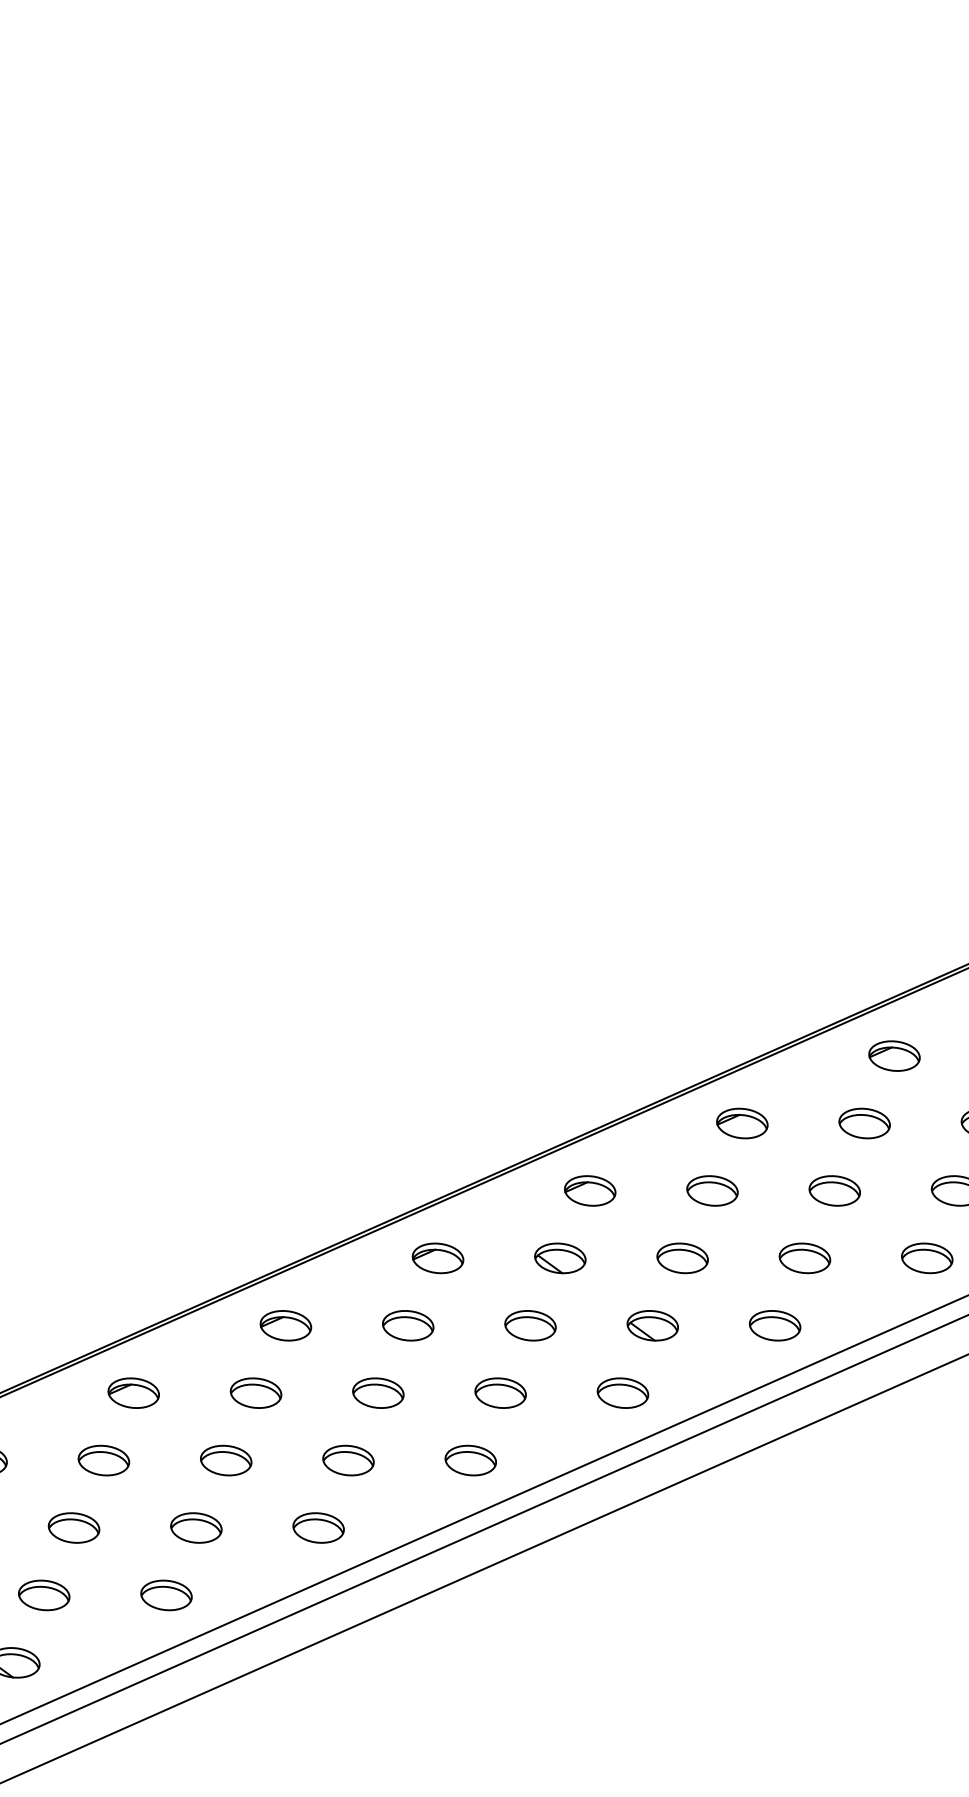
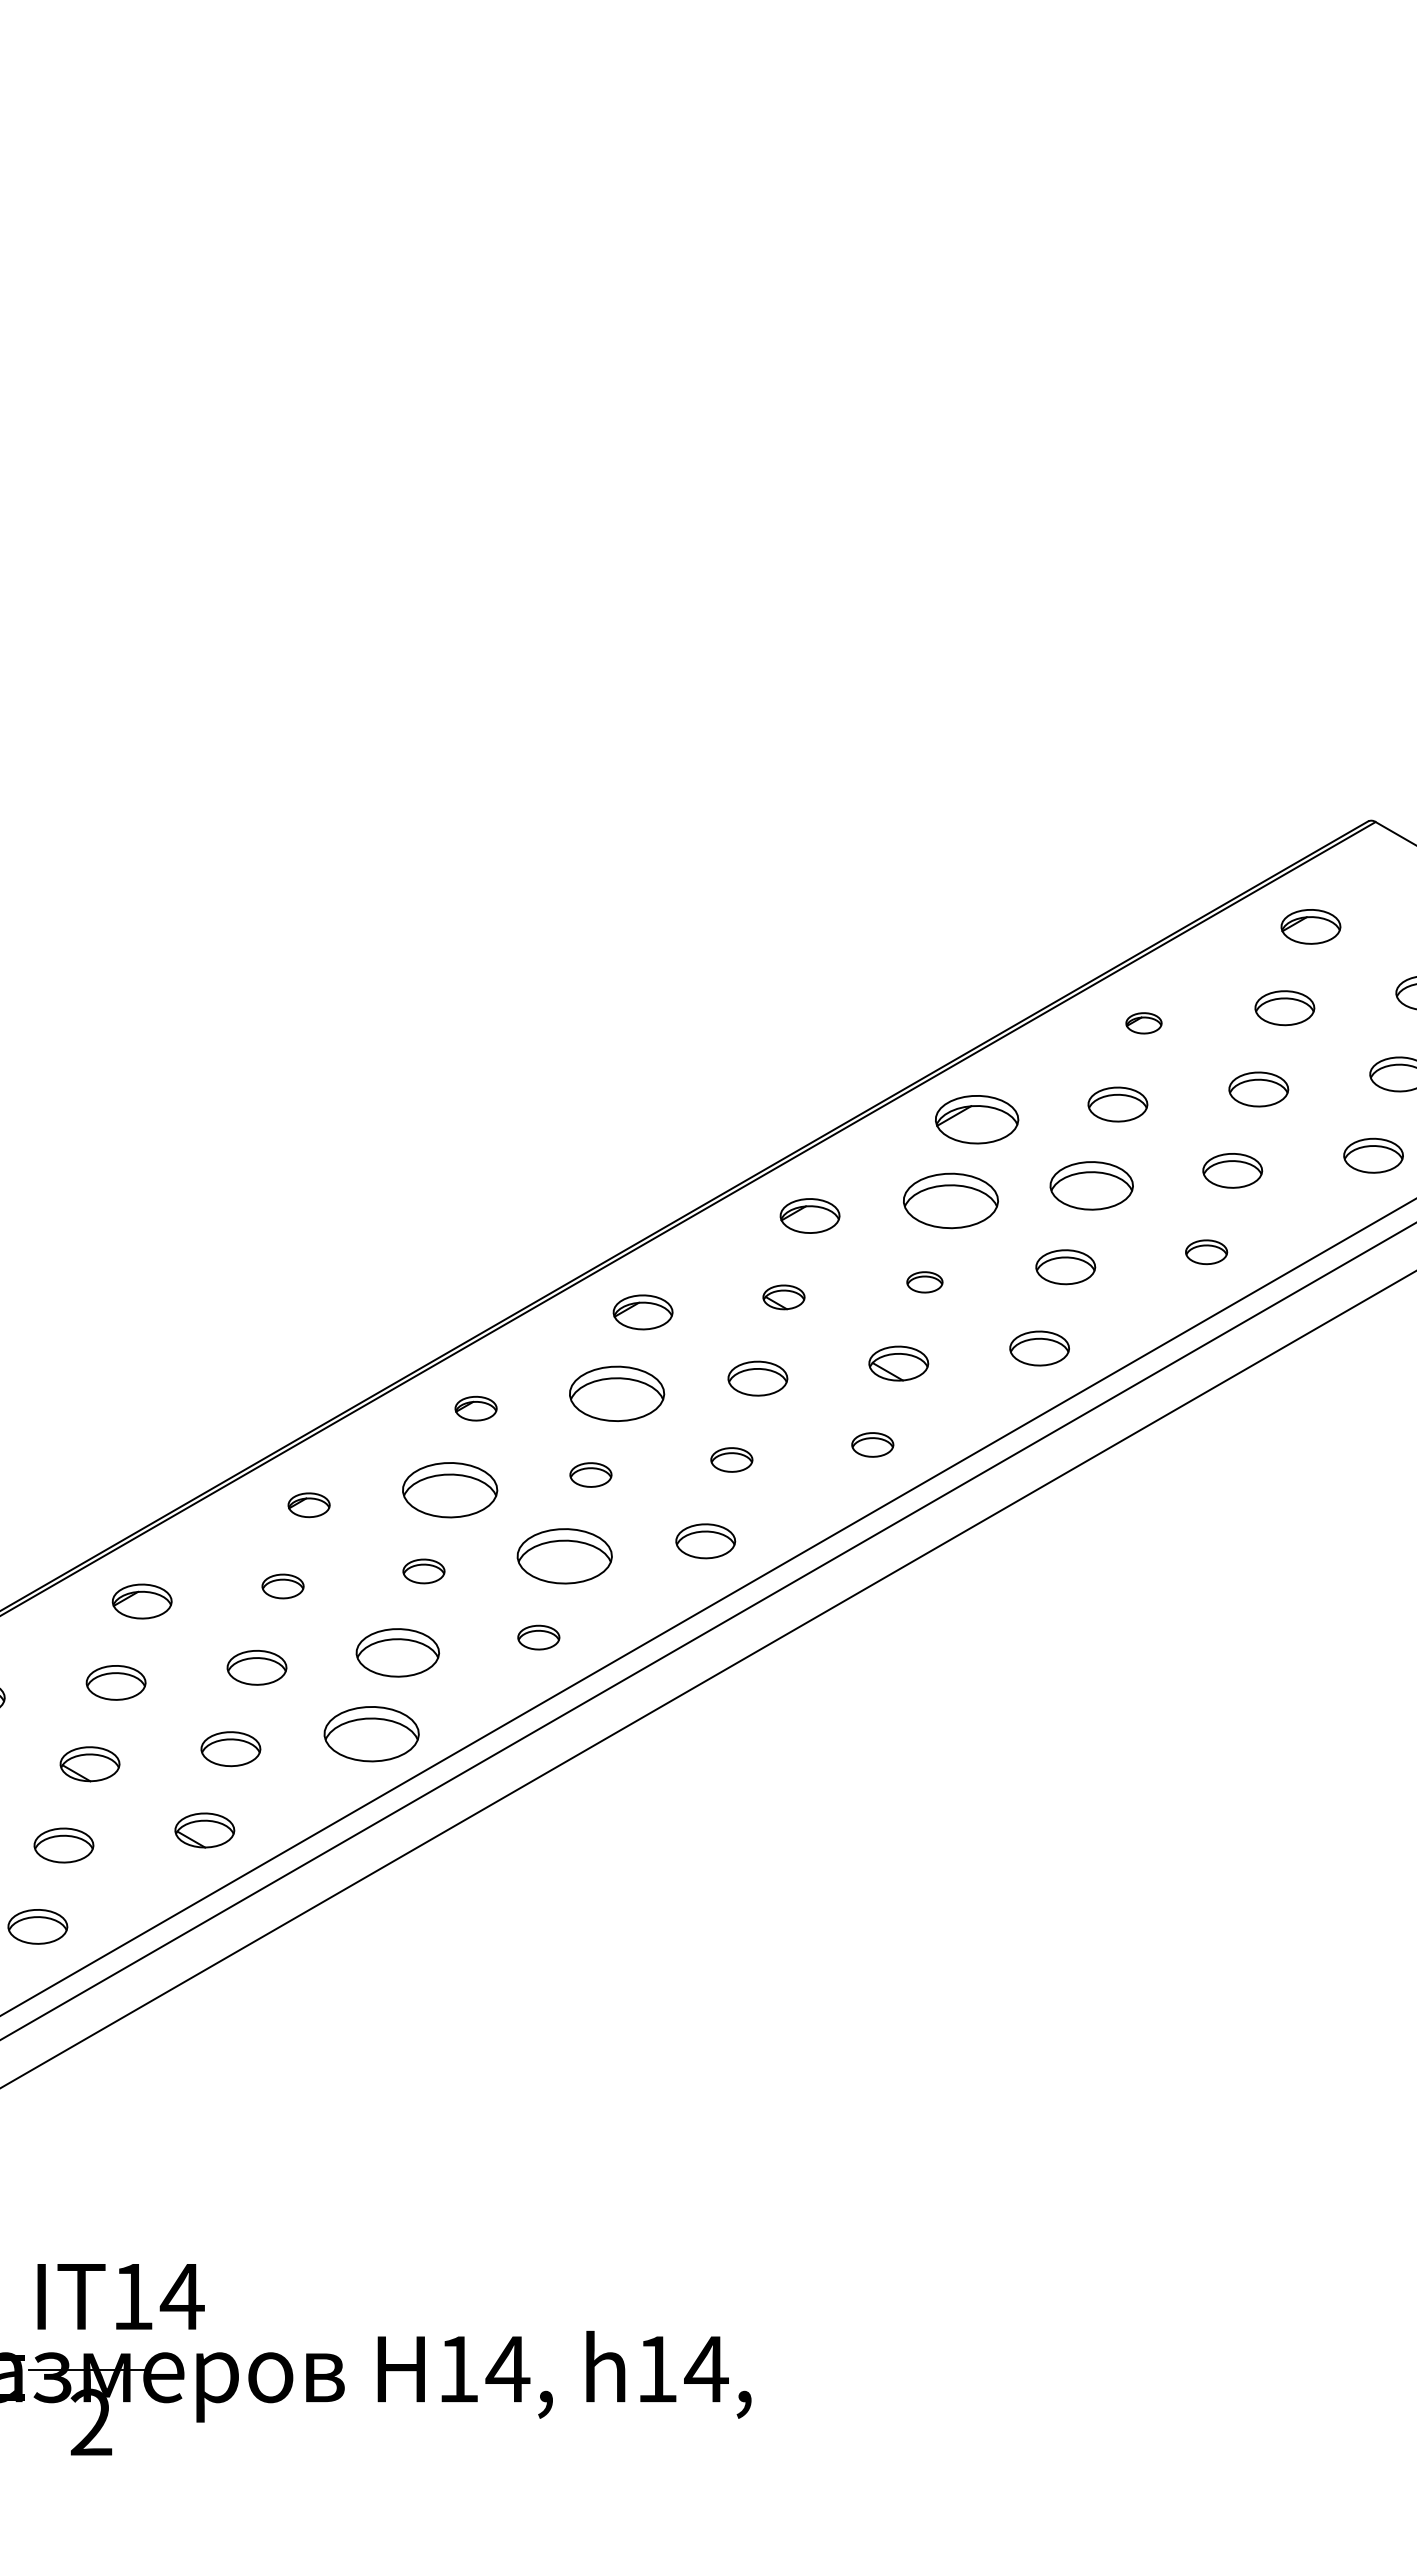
part: (894, 1056) -> (1143, 1023), size x0.6
part: (741, 1123) -> (976, 1119), size x1.4
part: (712, 1190) -> (950, 1200), size x1.6
part: (834, 1190) -> (1091, 1185), size x1.4
part: (559, 1258) -> (783, 1297), size x0.7
part: (682, 1258) -> (924, 1282), size x0.6
part: (927, 1258) -> (1206, 1252), size x0.7
part: (285, 1325) -> (475, 1408), size x0.7
part: (407, 1325) -> (616, 1393), size x1.6
part: (255, 1392) -> (449, 1489), size x1.6
part: (378, 1392) -> (590, 1474), size x0.7
part: (500, 1392) -> (731, 1459), size x0.7
part: (622, 1392) -> (872, 1444), size x0.7
part: (133, 1393) -> (308, 1505), size x0.7
part: (103, 1460) -> (282, 1586), size x0.7
part: (225, 1460) -> (423, 1571), size x0.7
part: (348, 1460) -> (564, 1556), size x1.6
part: (196, 1527) -> (397, 1652), size x1.4
part: (318, 1527) -> (538, 1637), size x0.7
part: (166, 1594) -> (371, 1733), size x1.6

